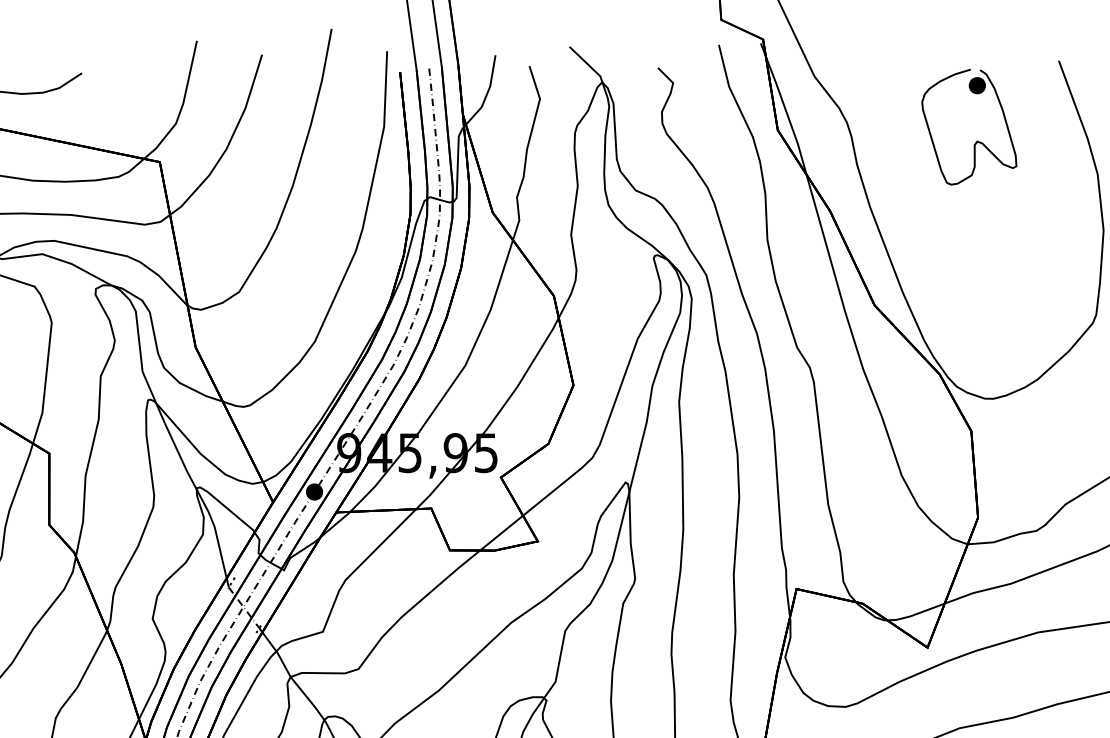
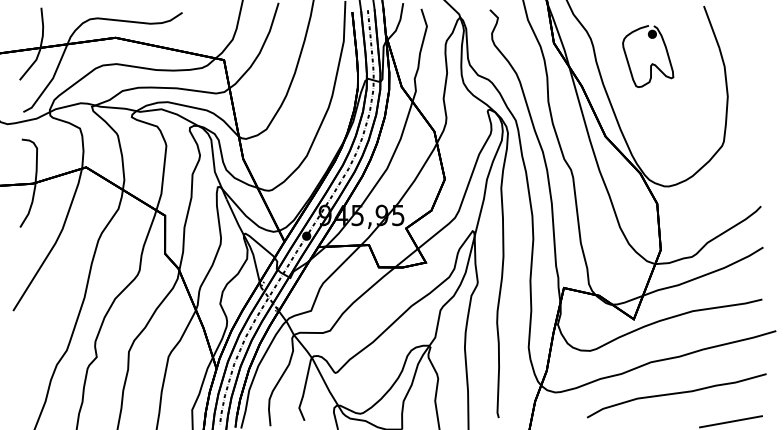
part: (975, 140) -> (651, 63), moved

